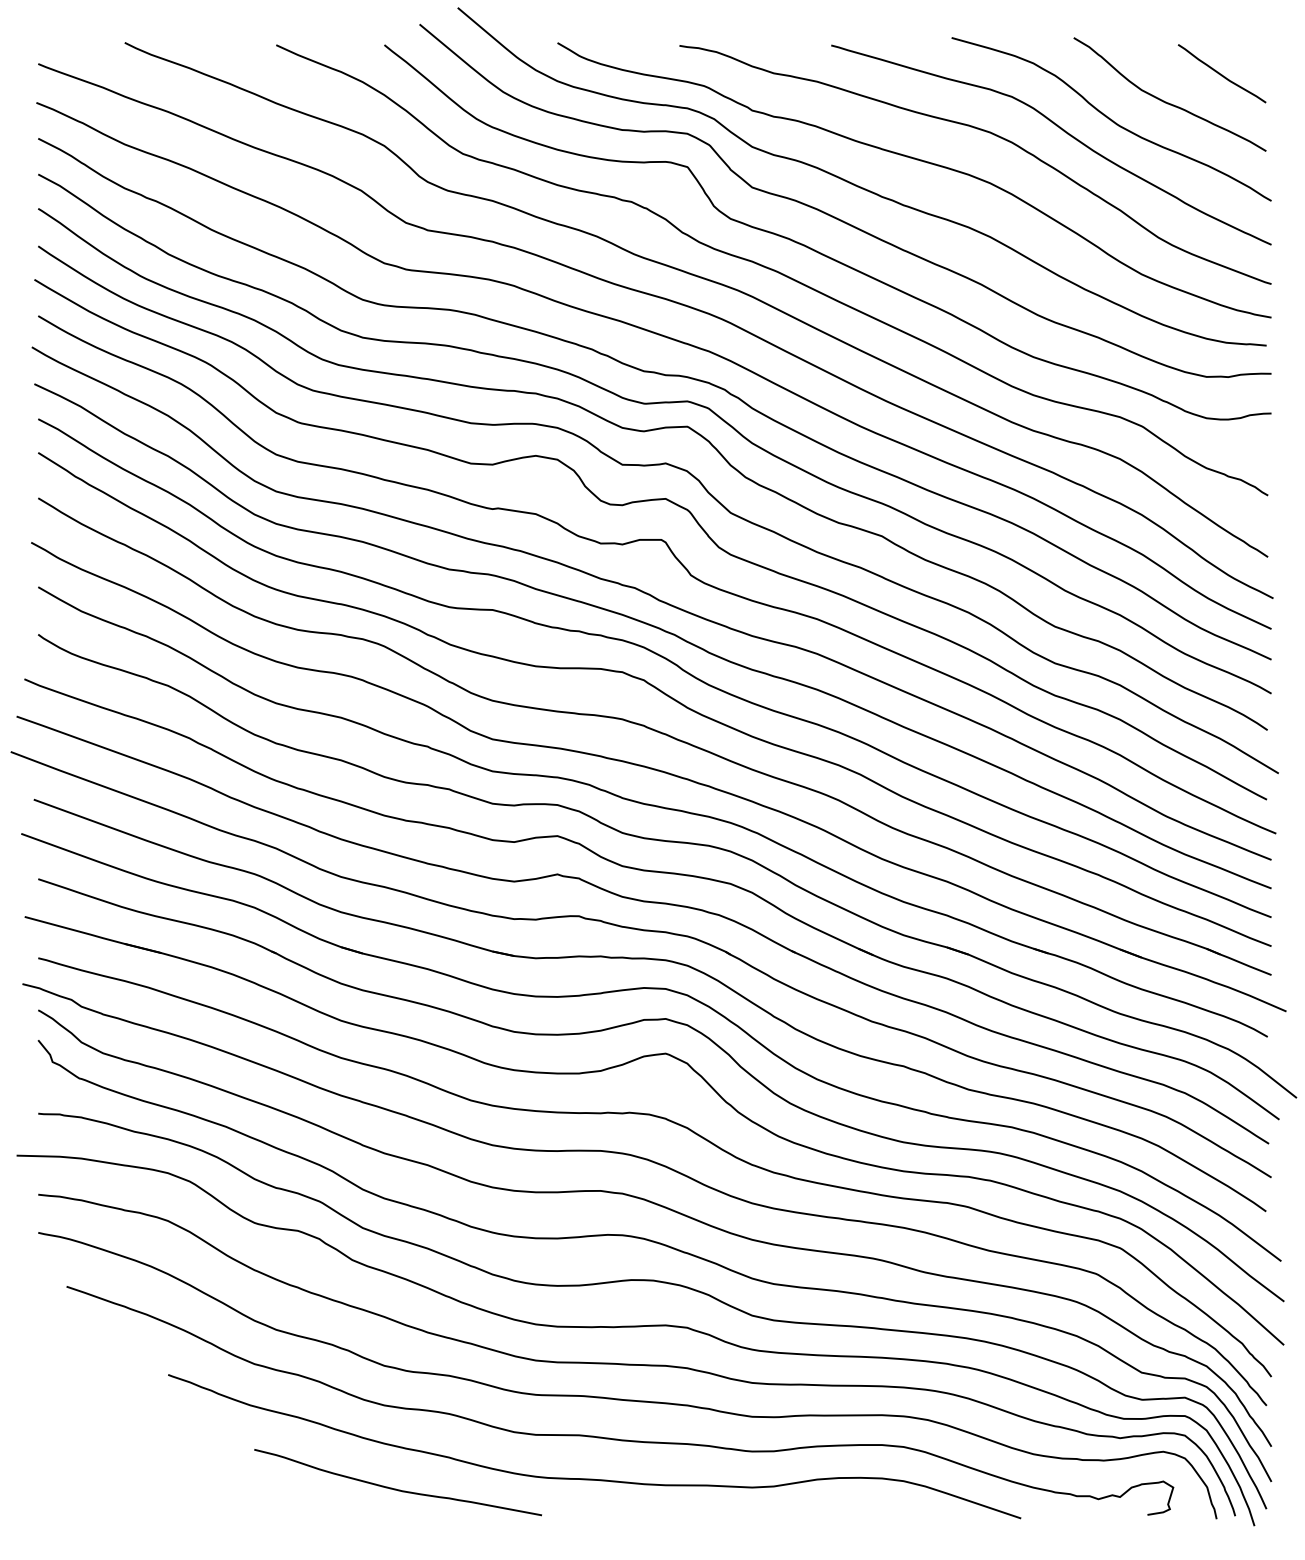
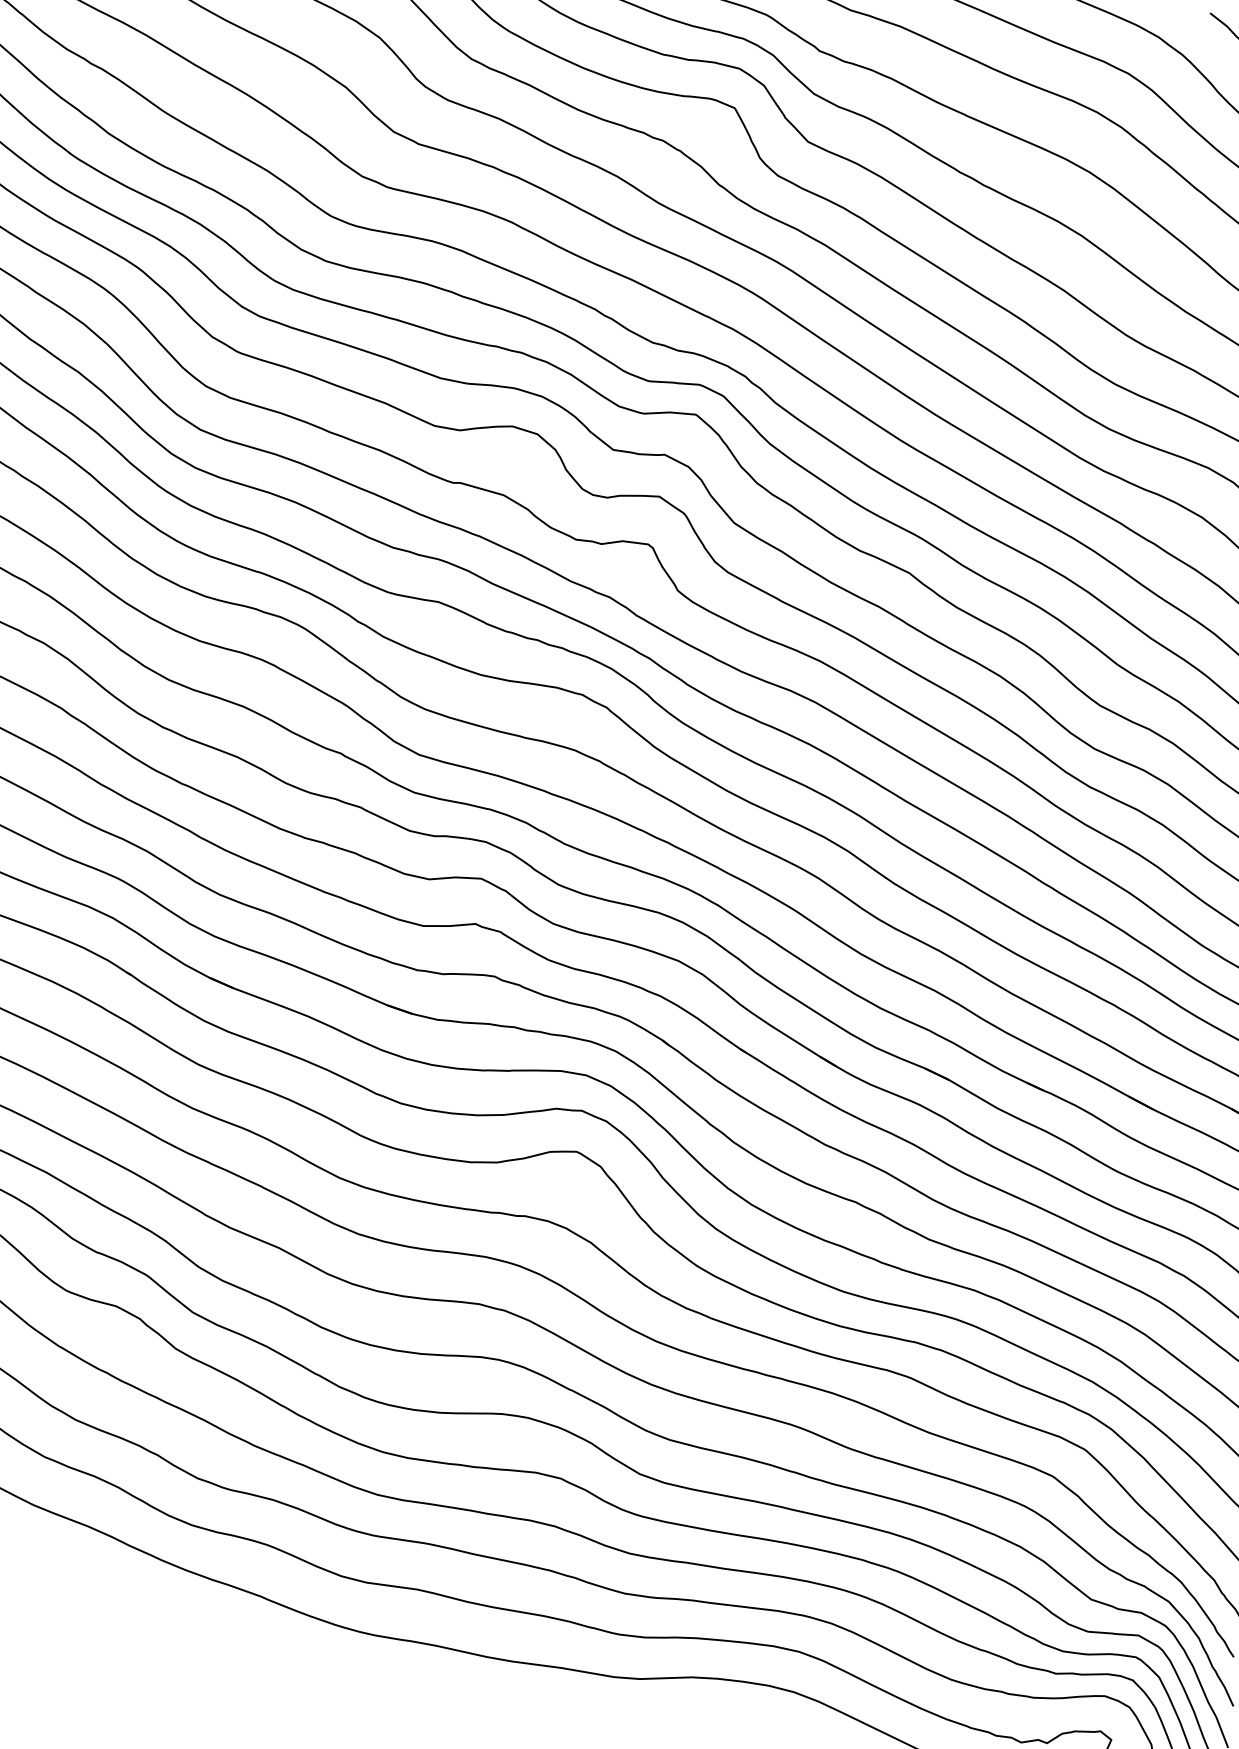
curve: (396, 1488) -> (193, 1625), removed

